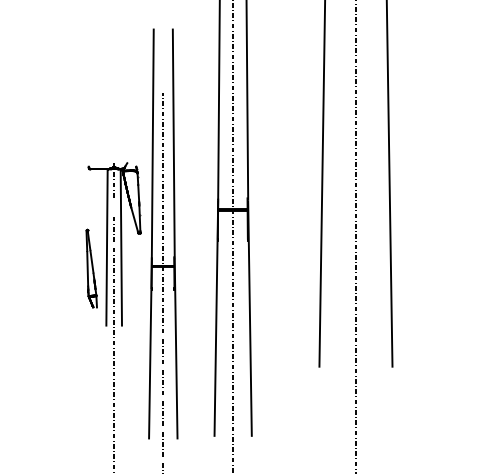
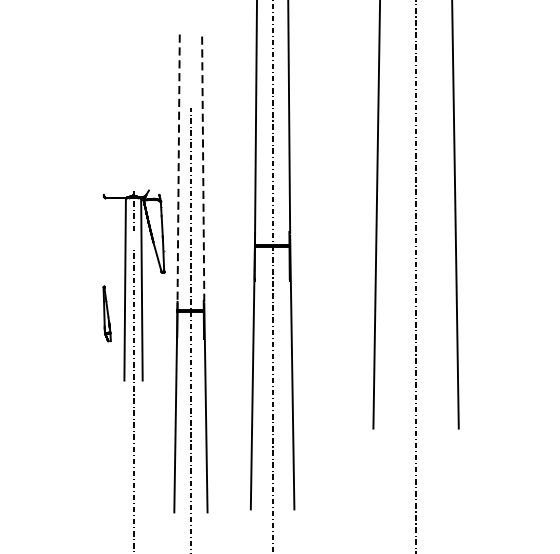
line: (173, 143) -> (202, 167), solid -> dashed
line: (152, 144) -> (178, 168), solid -> dashed
part: (91, 268) -> (107, 313), size x0.6

